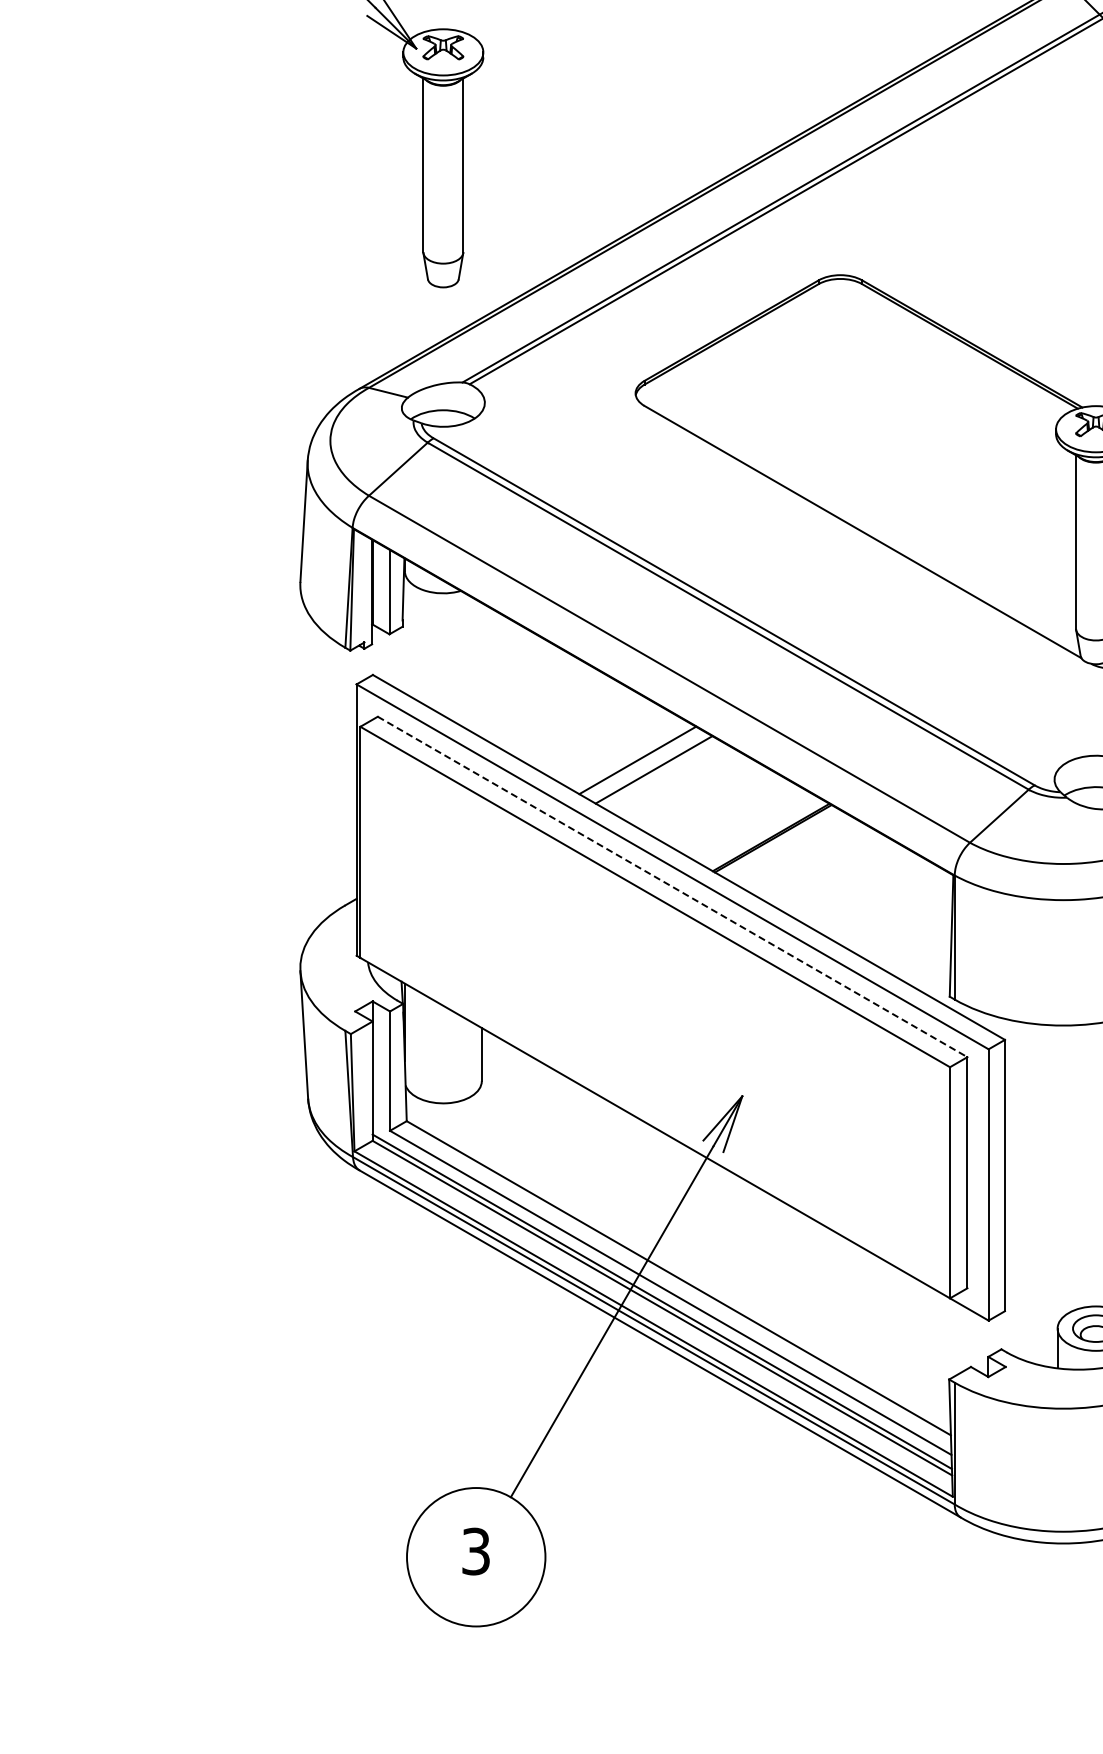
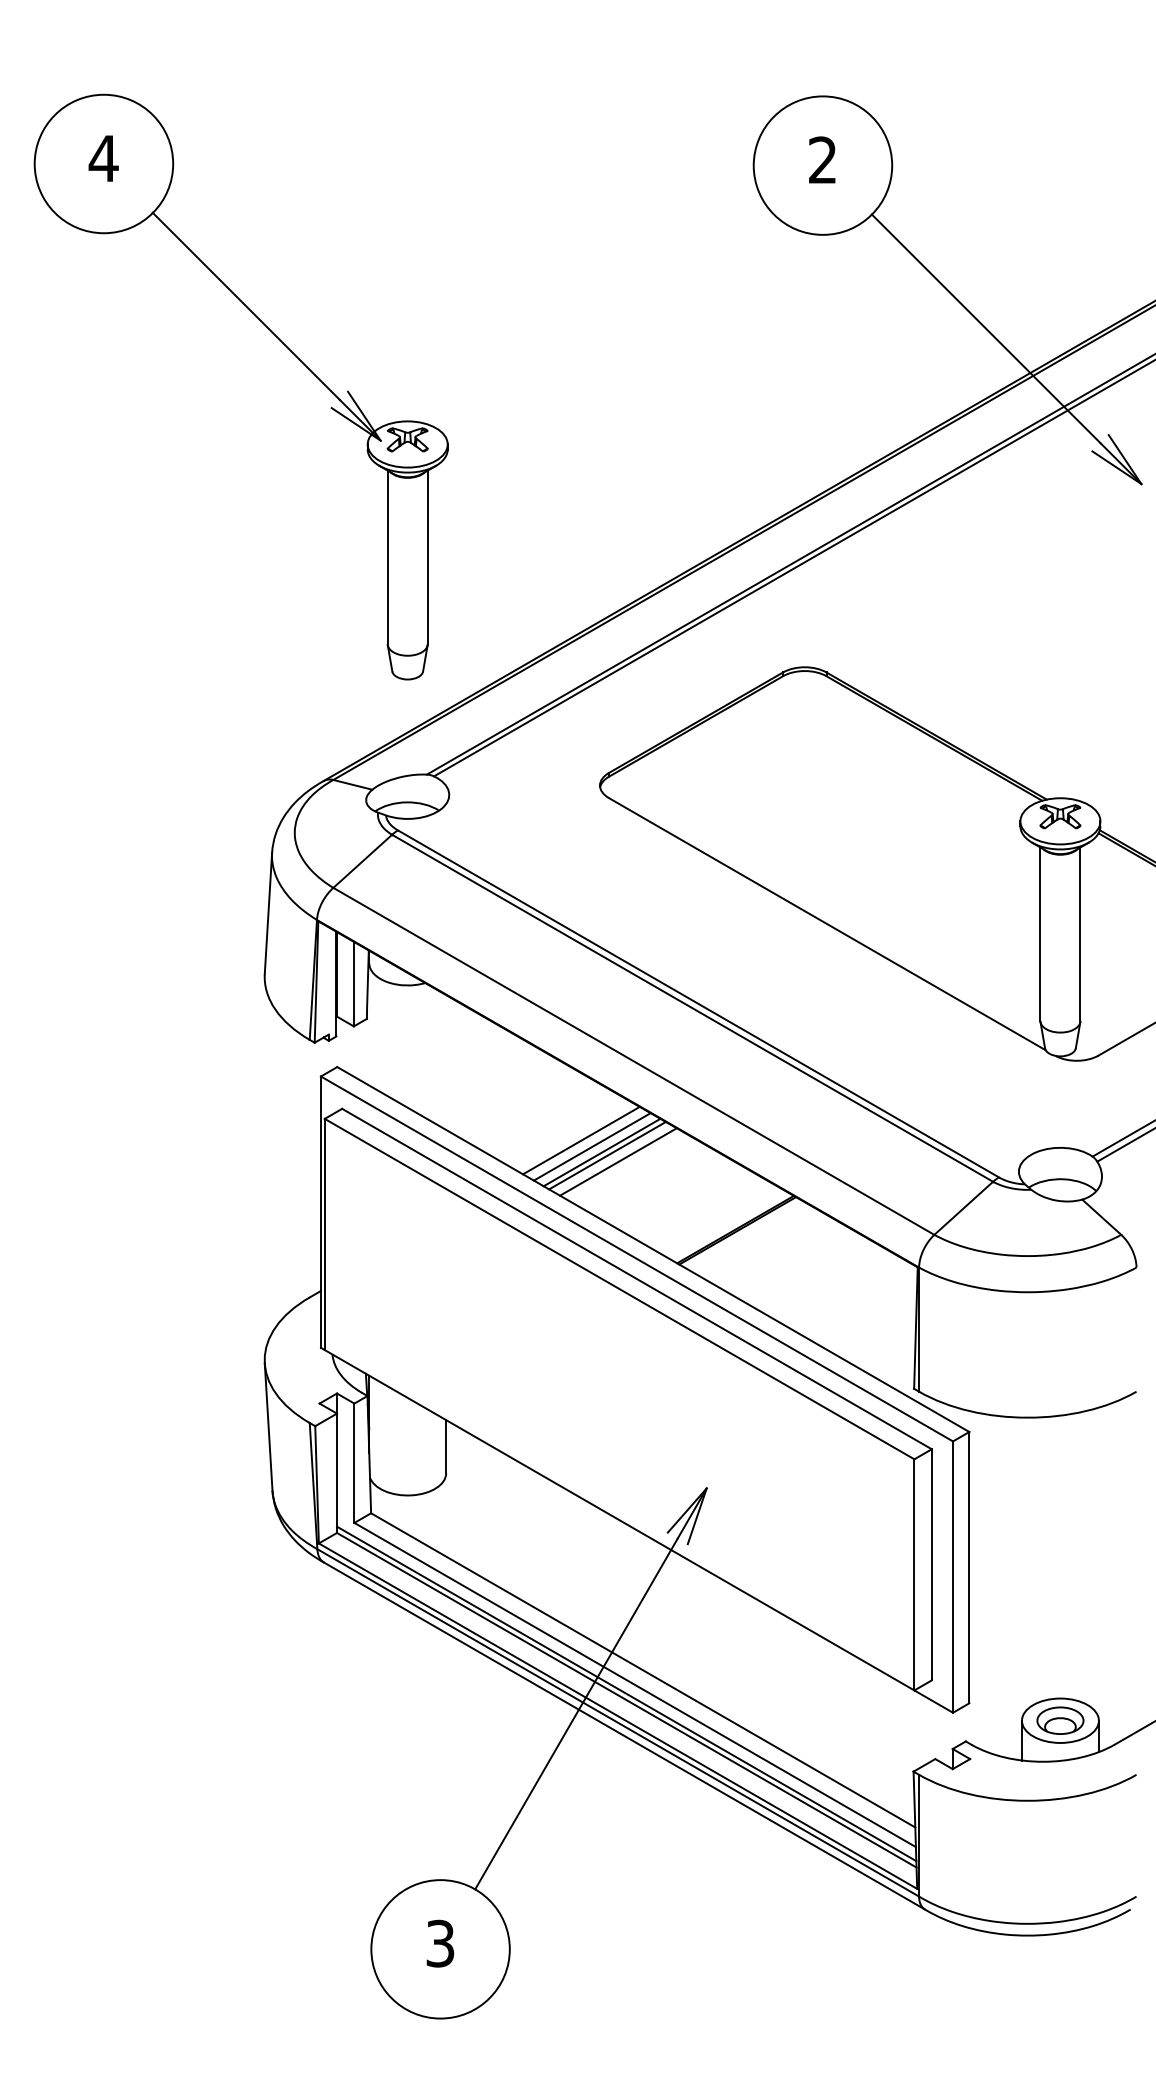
line: (617, 748) -> (581, 1140), added
line: (627, 754) -> (591, 1146), added
line: (643, 763) -> (607, 1155), added
line: (673, 887) -> (637, 1279), dashed -> solid

